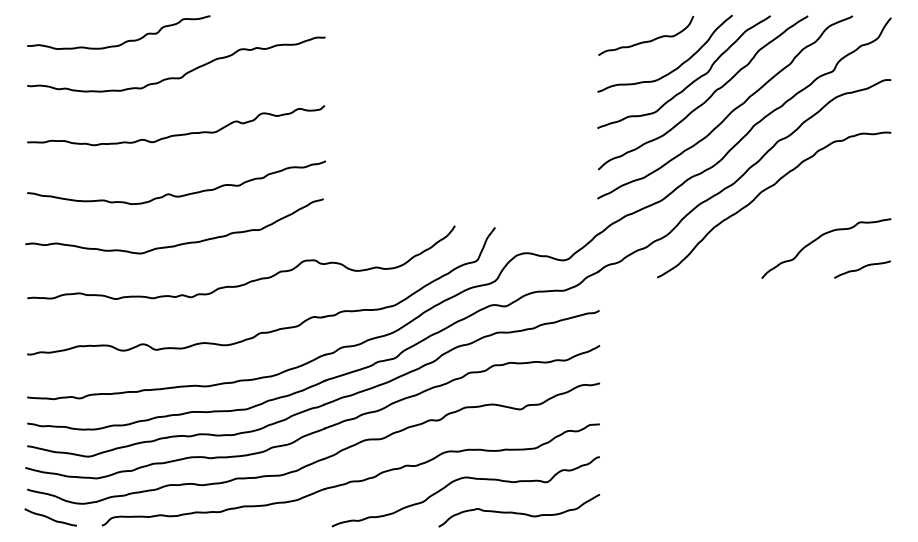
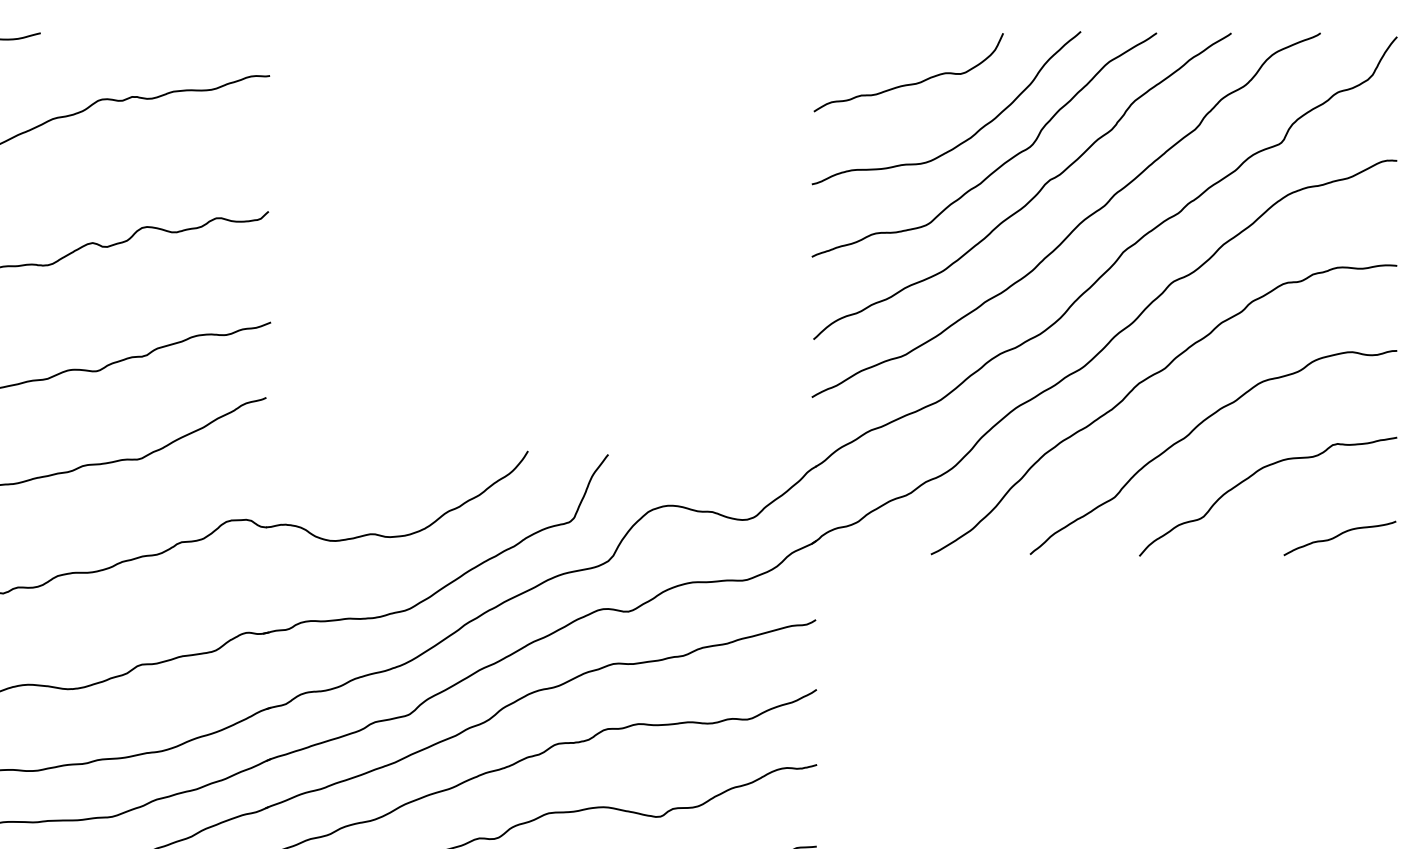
curve: (789, 216) -> (1194, 432), added

